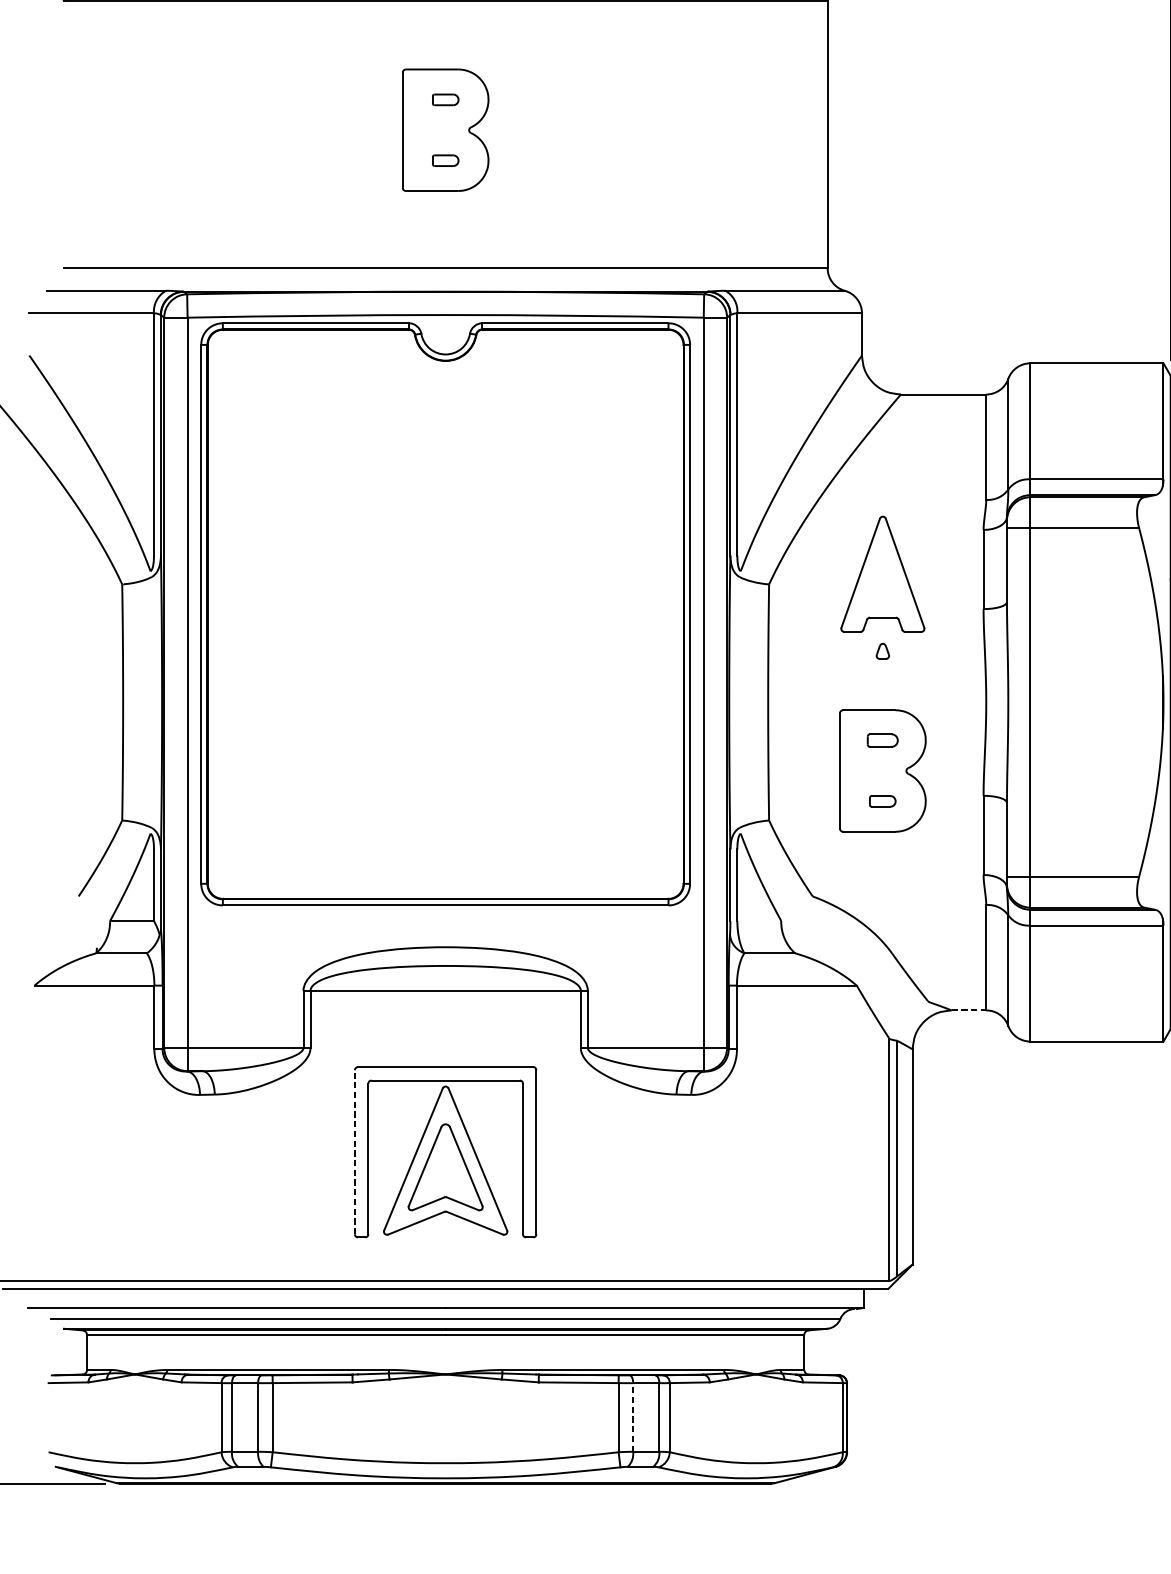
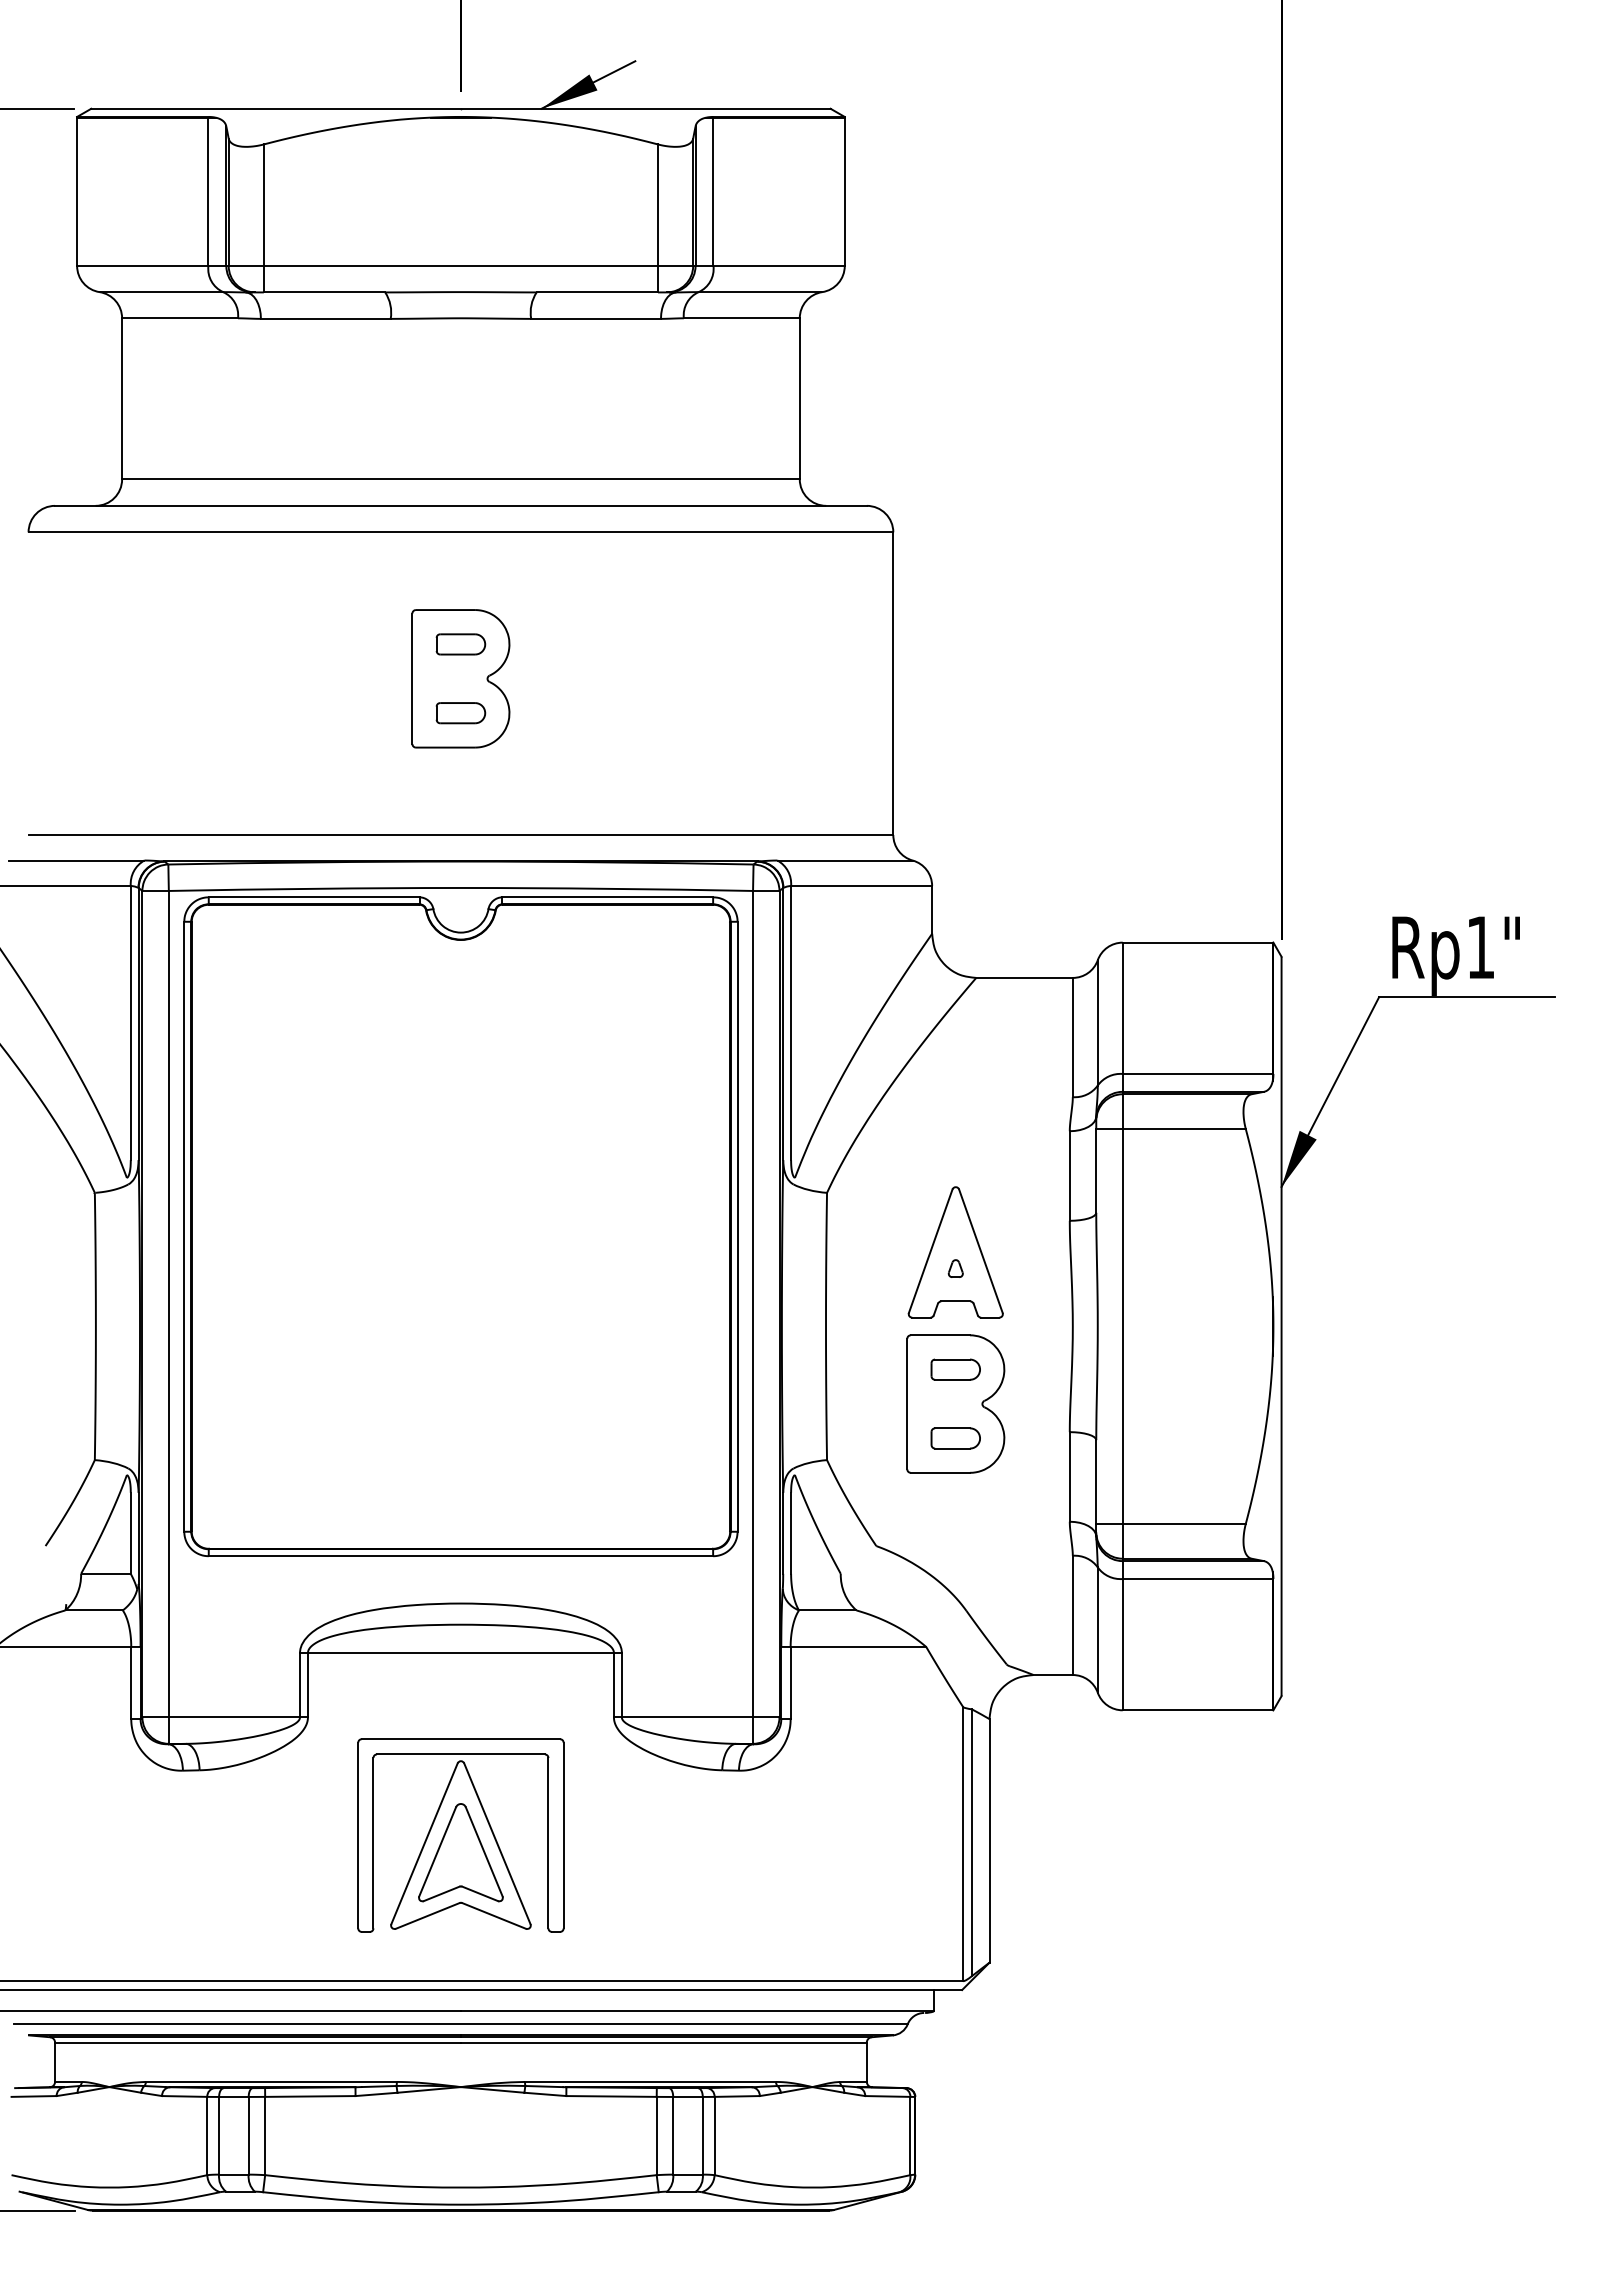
part: (445, 99) -> (460, 644), size x1.67
part: (445, 160) -> (460, 713), size x1.67
part: (882, 574) -> (955, 1252), moved
part: (882, 740) -> (955, 1369), size x1.43
part: (882, 801) -> (955, 1438), size x1.67
line: (969, 1010) -> (1053, 1675), dashed -> solid
line: (355, 1152) -> (358, 1835), dashed -> solid
line: (633, 1417) -> (673, 2135), dashed -> solid

